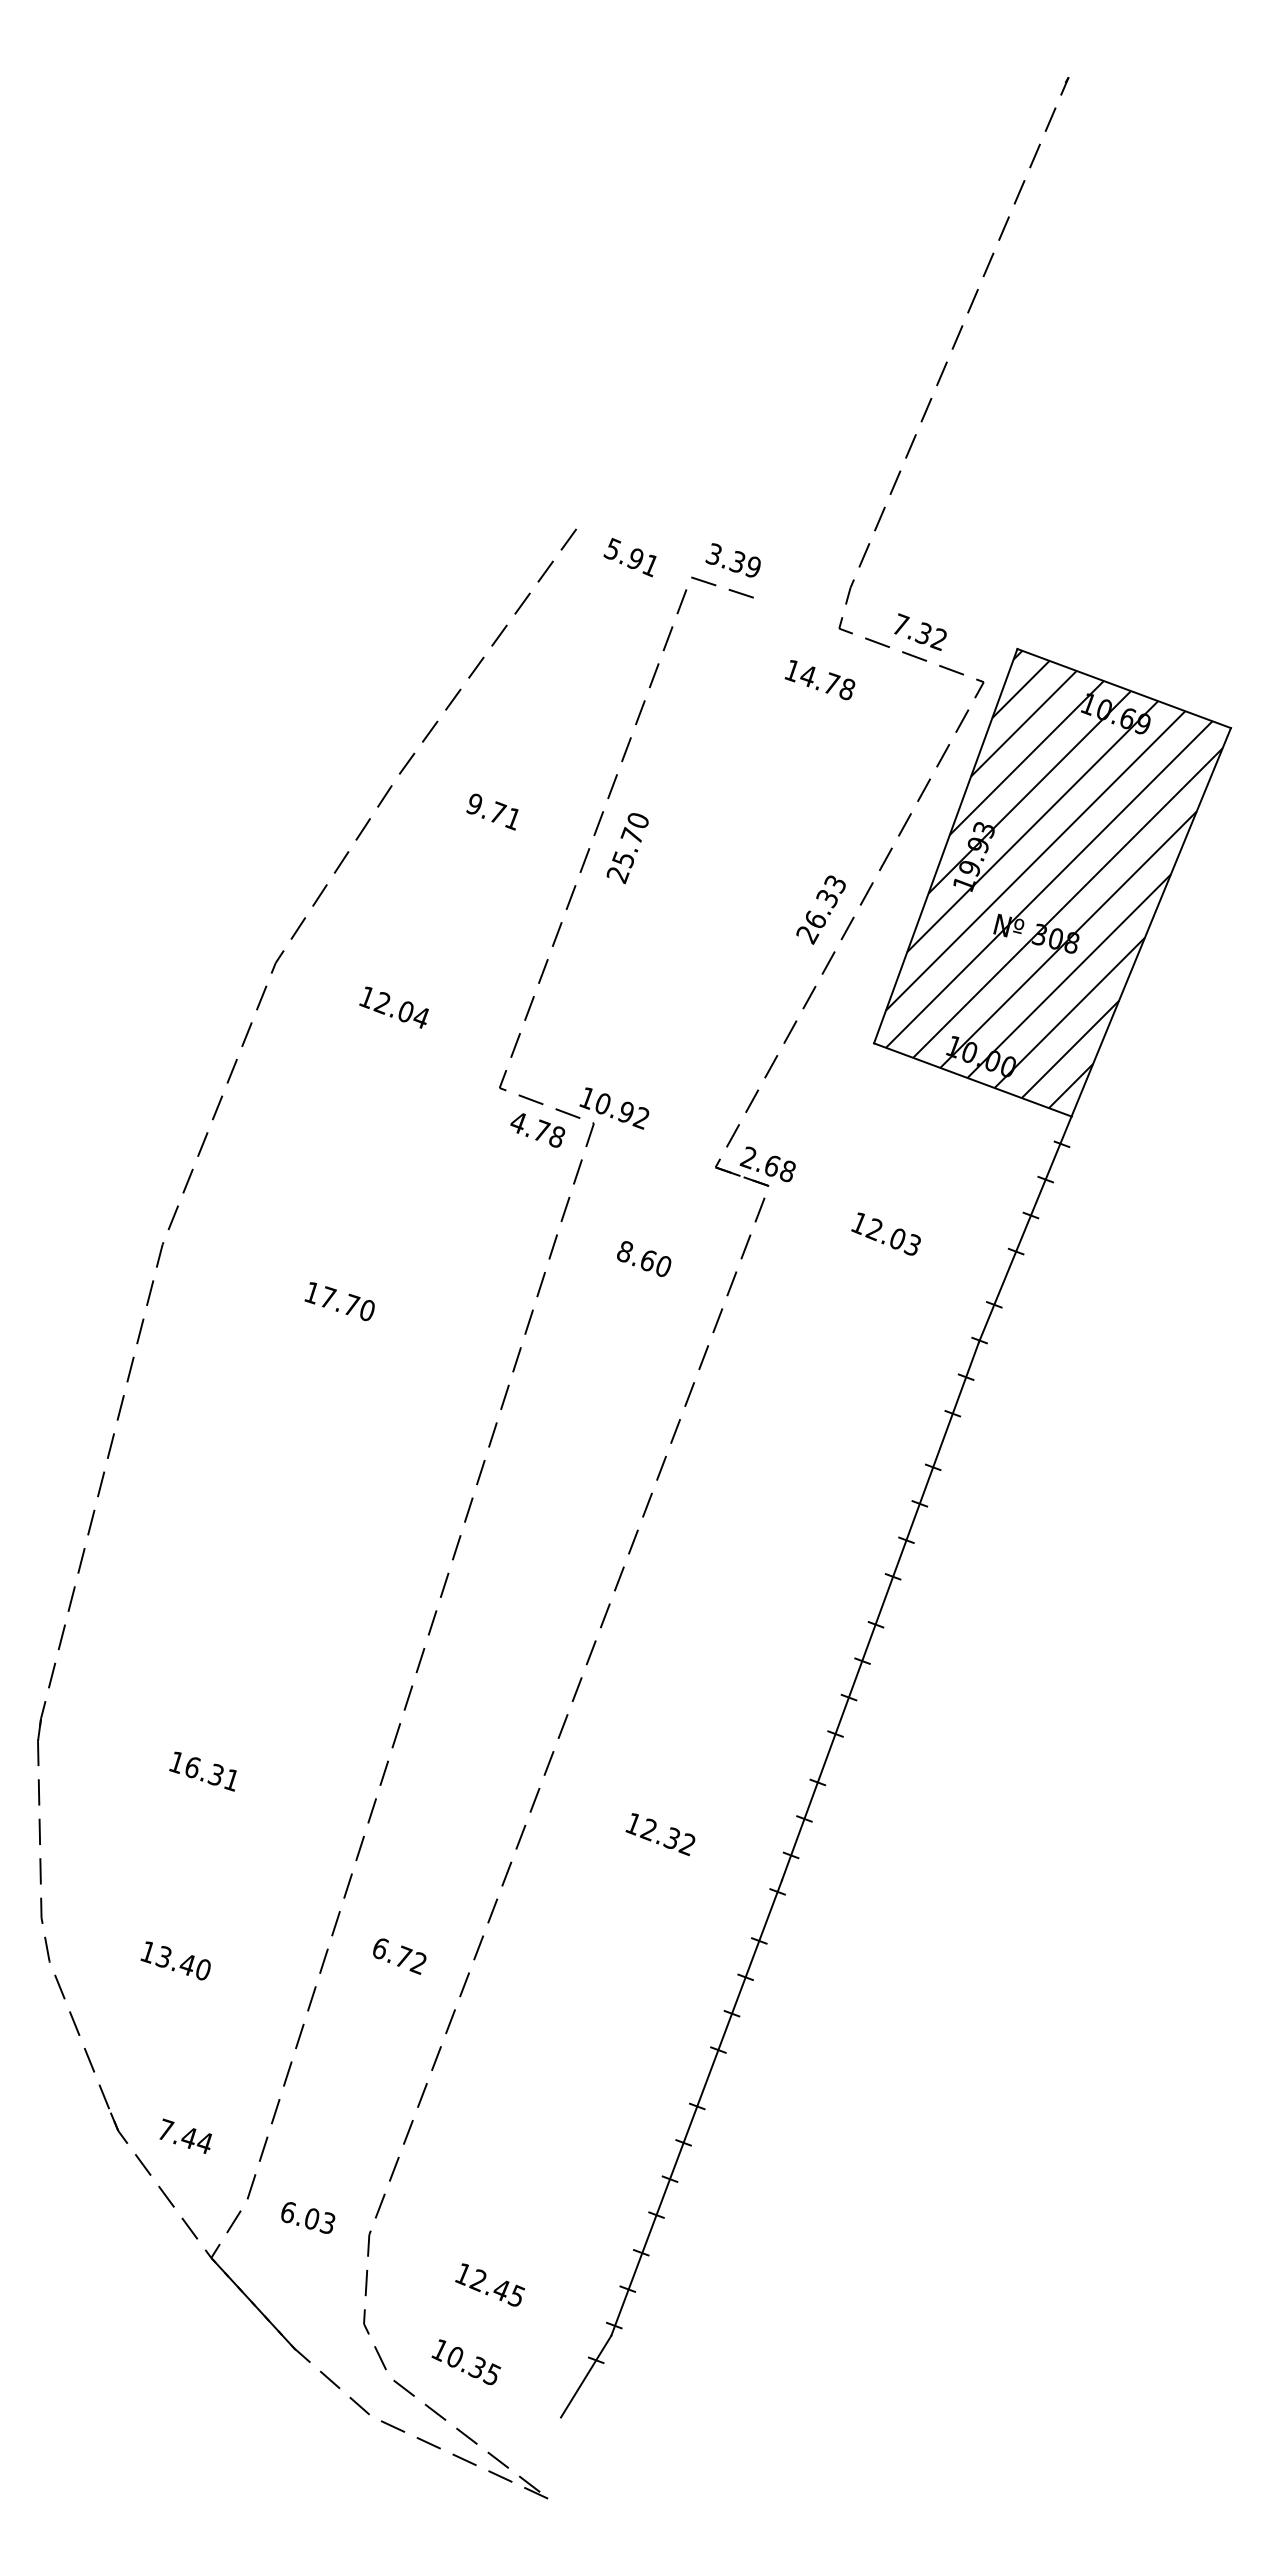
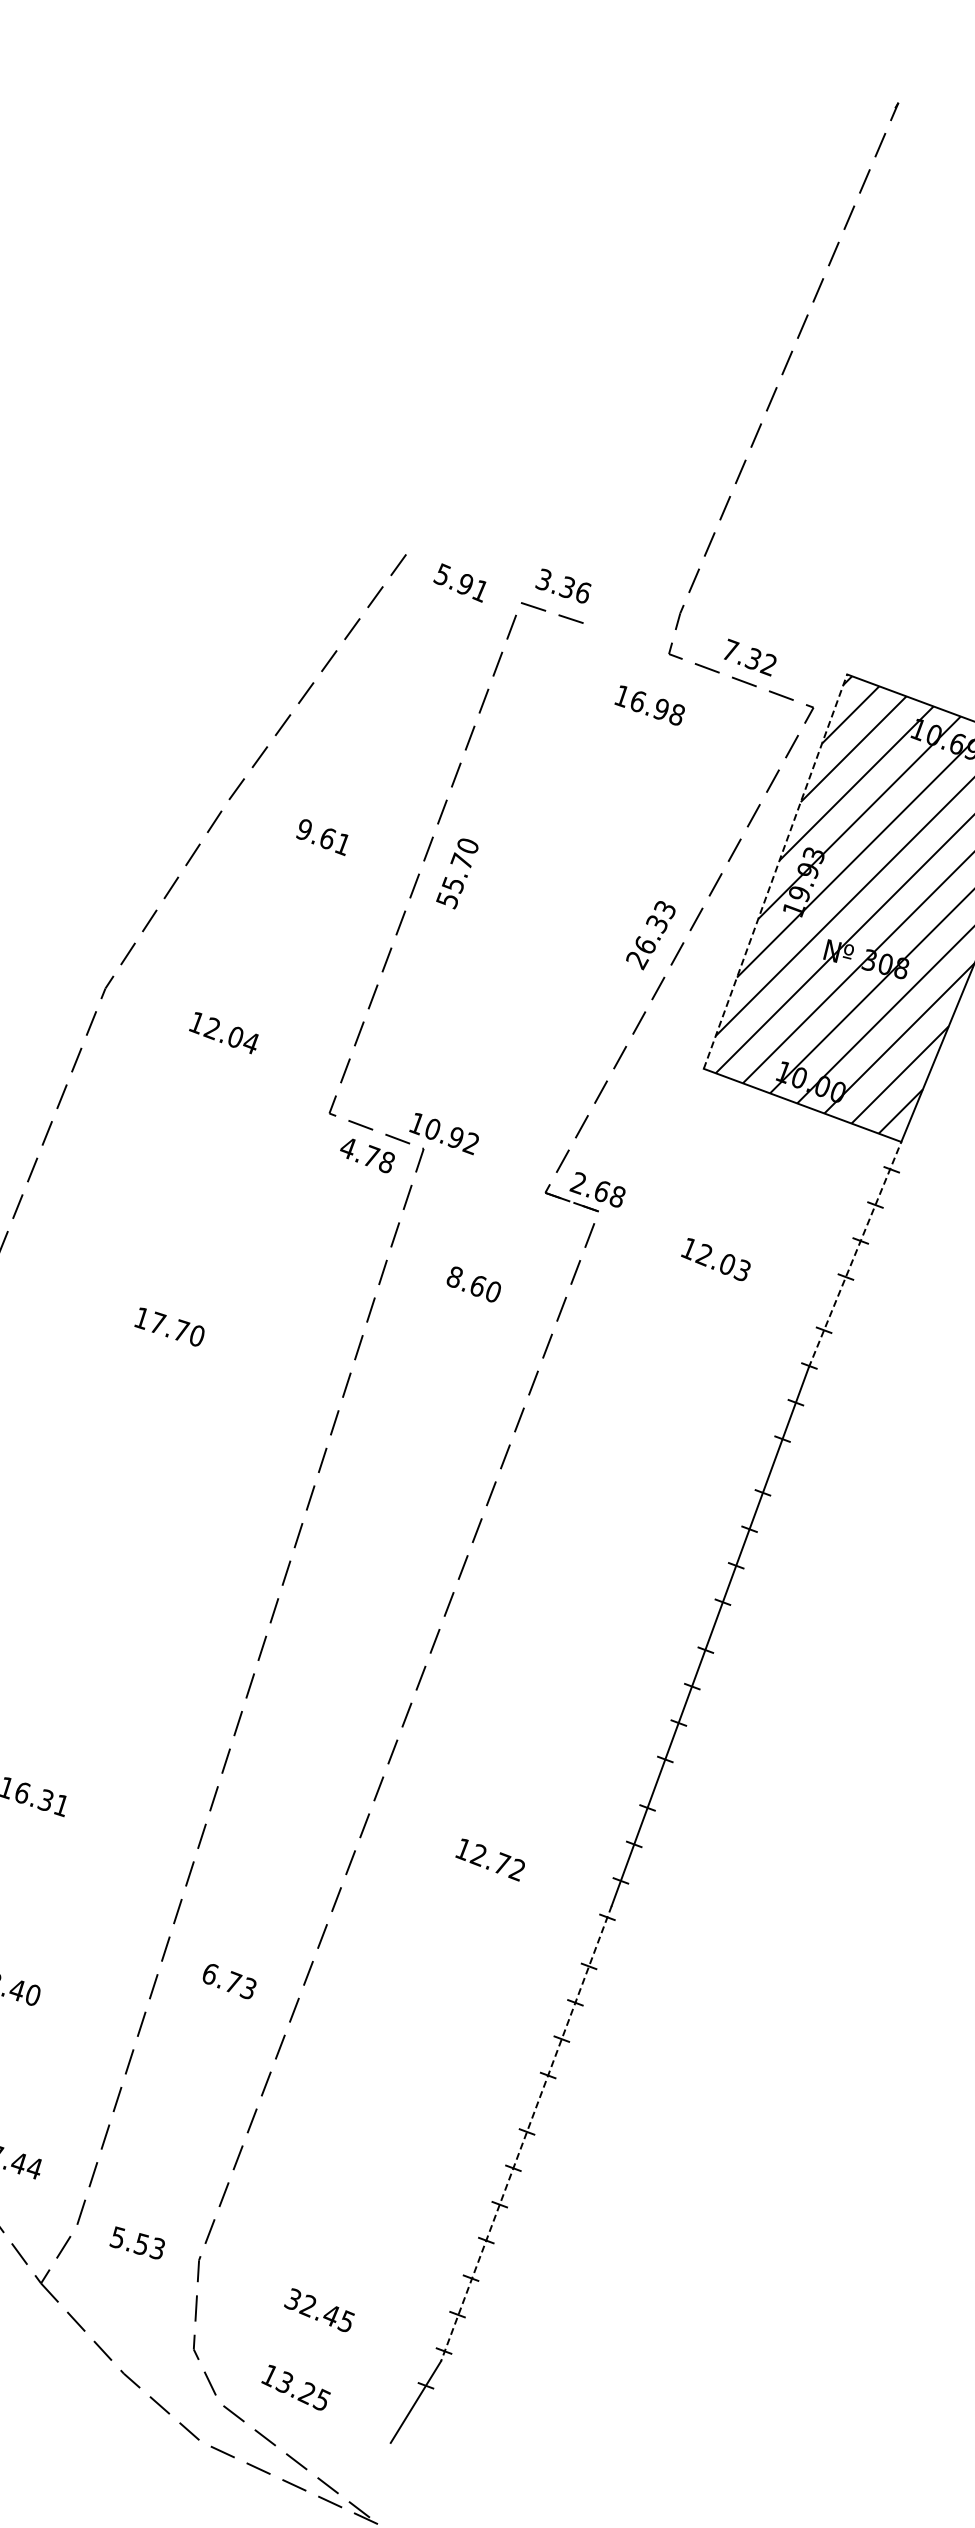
text: (753, 566) -> (583, 591), 3.39 -> 3.36
text: (820, 679) -> (650, 704), 14.78 -> 16.98
text: (498, 812) -> (328, 837), 9.71 -> 9.61
line: (945, 846) -> (775, 871), solid -> dashed
text: (617, 875) -> (447, 900), 25.70 -> 55.70
line: (1025, 1228) -> (855, 1253), solid -> dashed
text: (672, 1837) -> (502, 1862), 12.32 -> 12.72
text: (417, 1963) -> (247, 1988), 6.72 -> 6.73
line: (696, 2108) -> (526, 2133), solid -> dashed
text: (299, 2215) -> (129, 2240), 6.03 -> 5.53
text: (462, 2273) -> (292, 2298), 12.45 -> 32.45
line: (253, 2303) -> (83, 2328), removed
text: (465, 2362) -> (295, 2387), 10.35 -> 13.25

